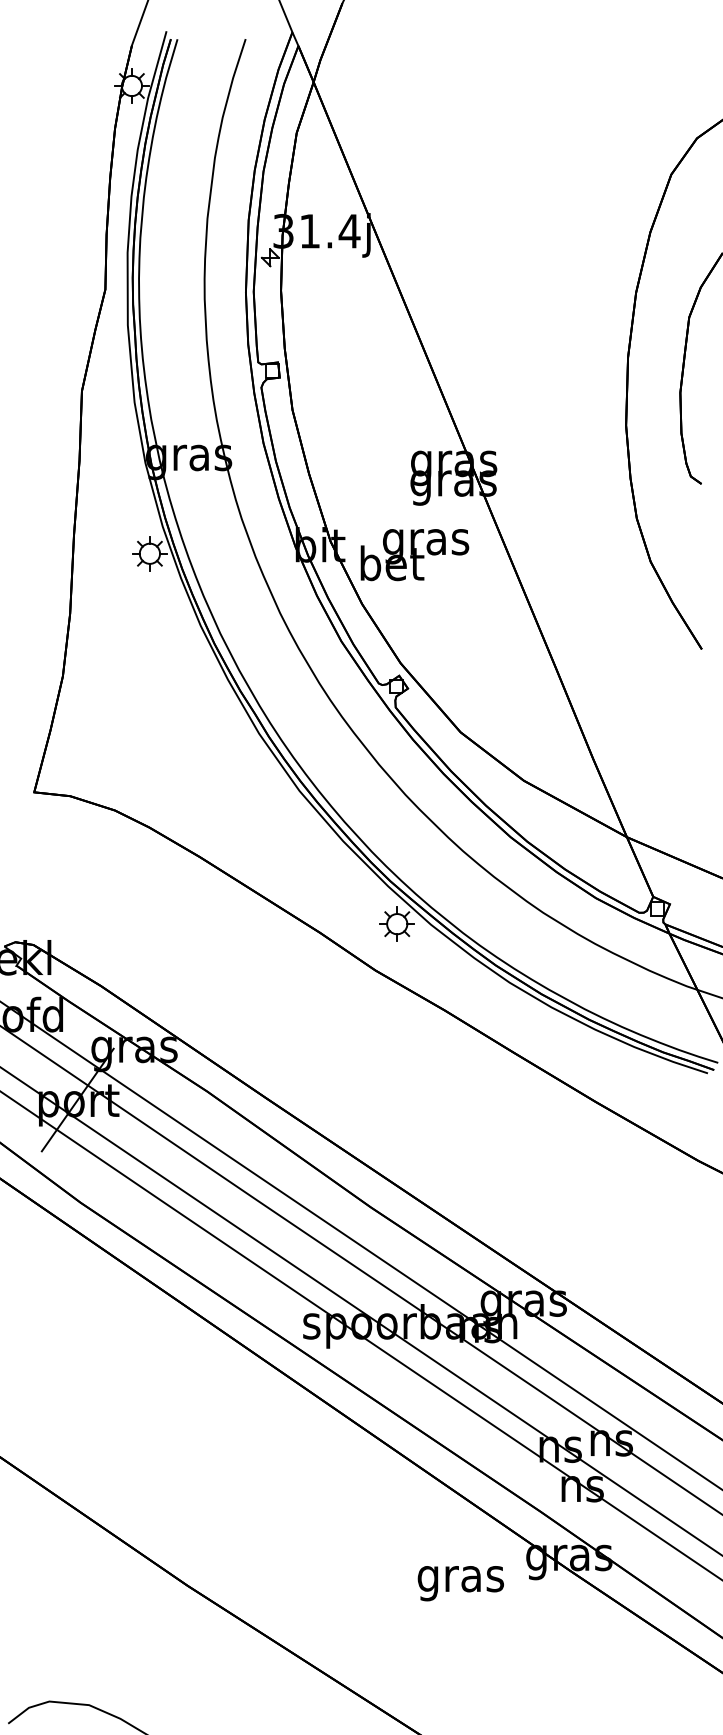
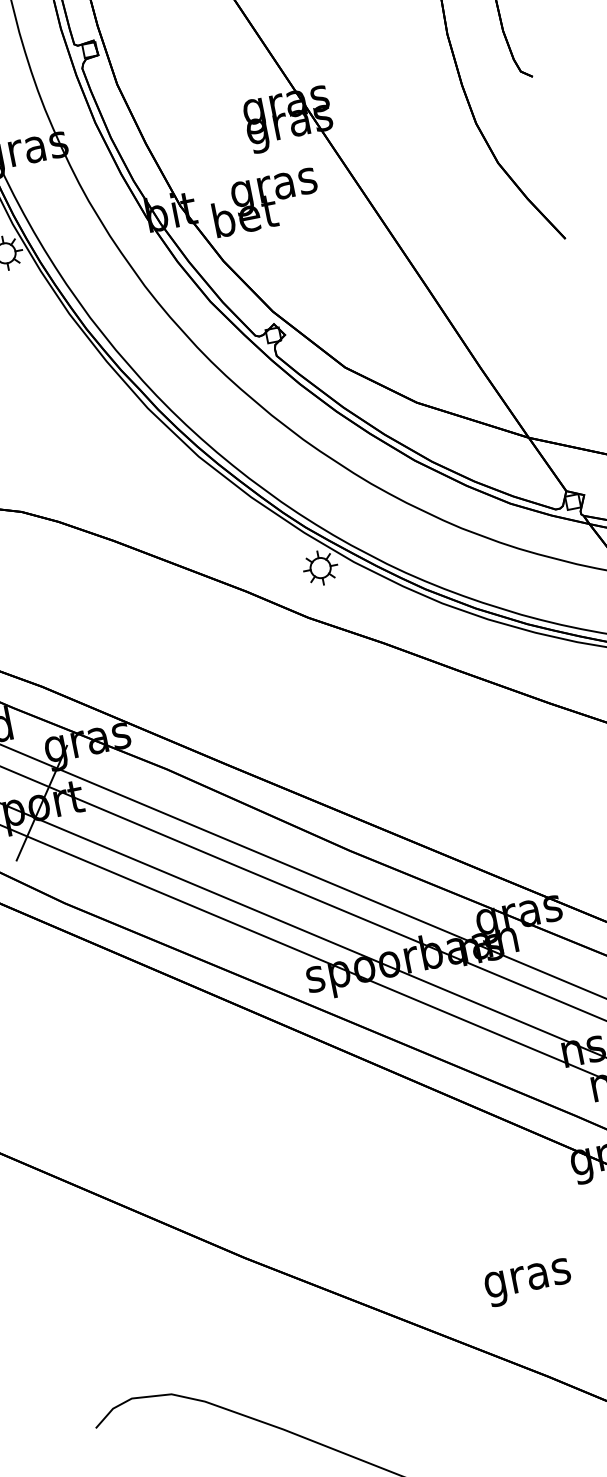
text: (460, 1583) -> (527, 1282), moved

